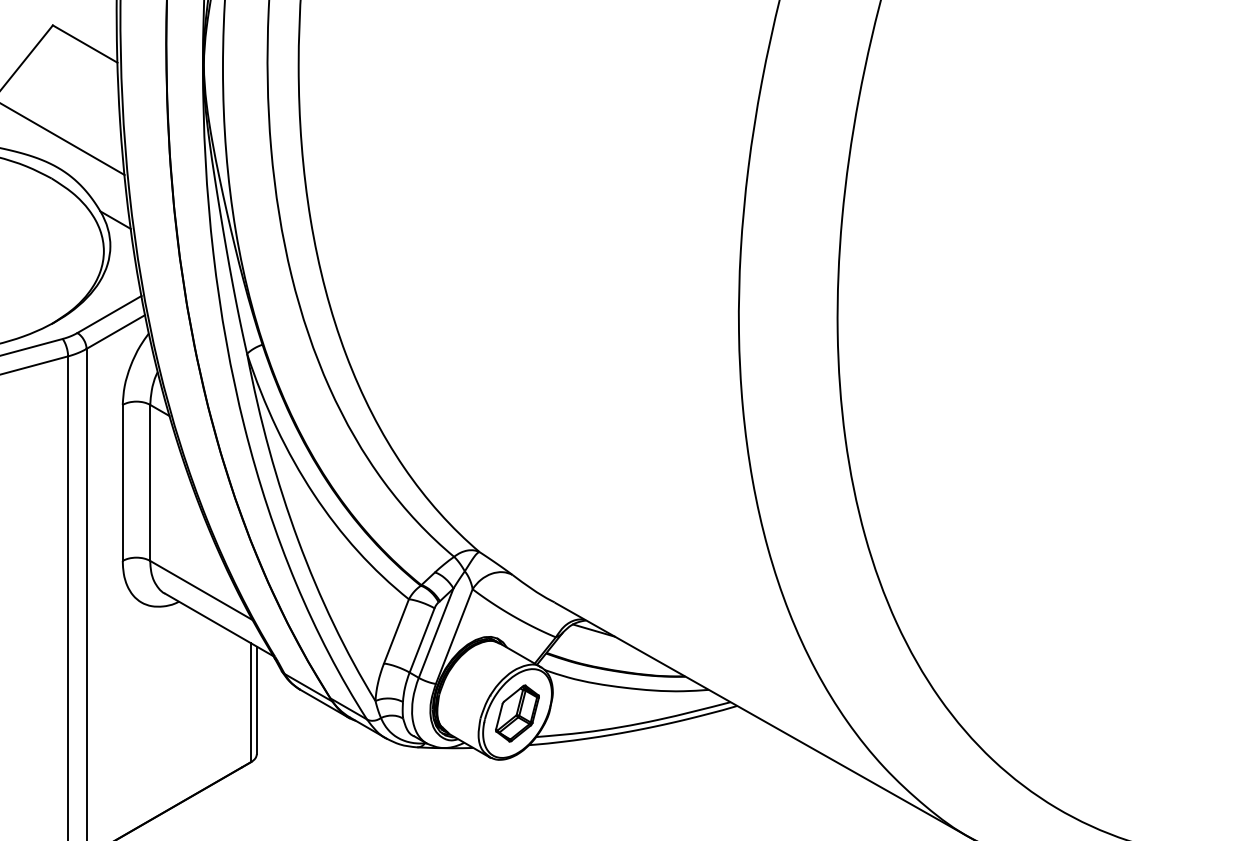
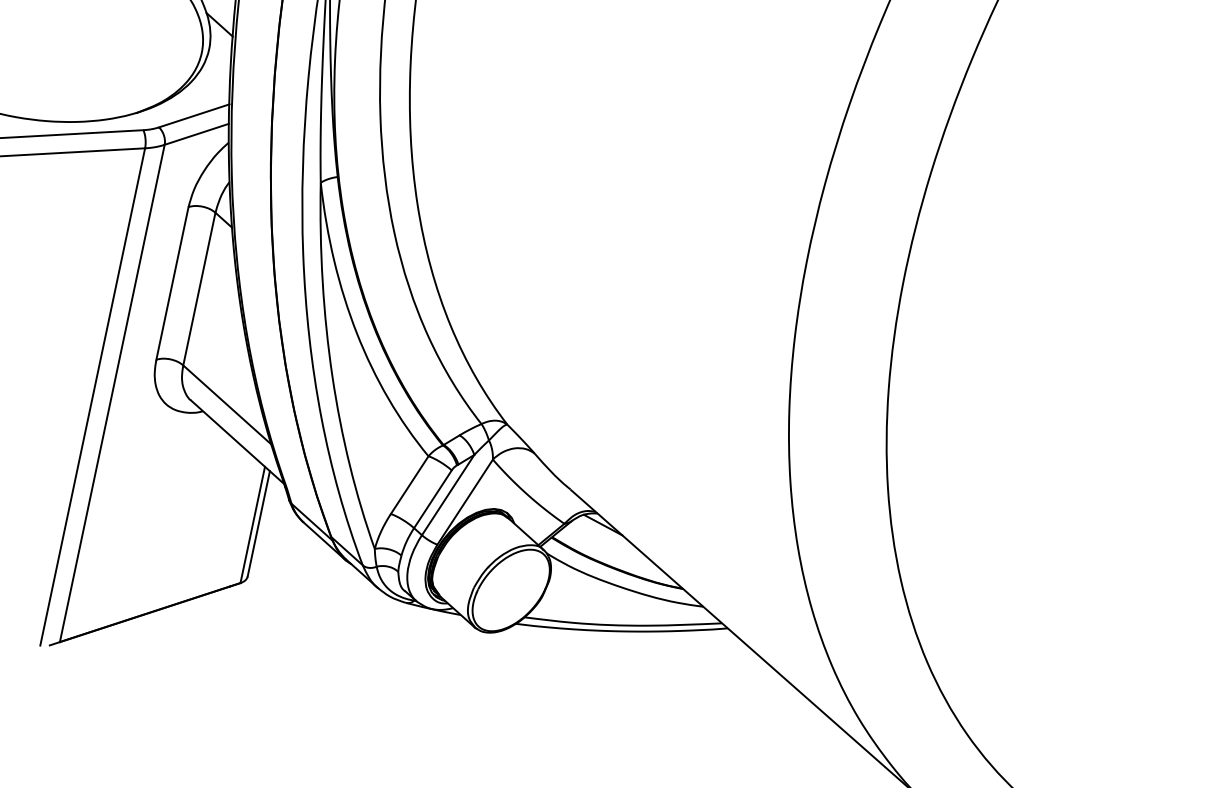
part: (517, 713) -> (511, 590), removed

